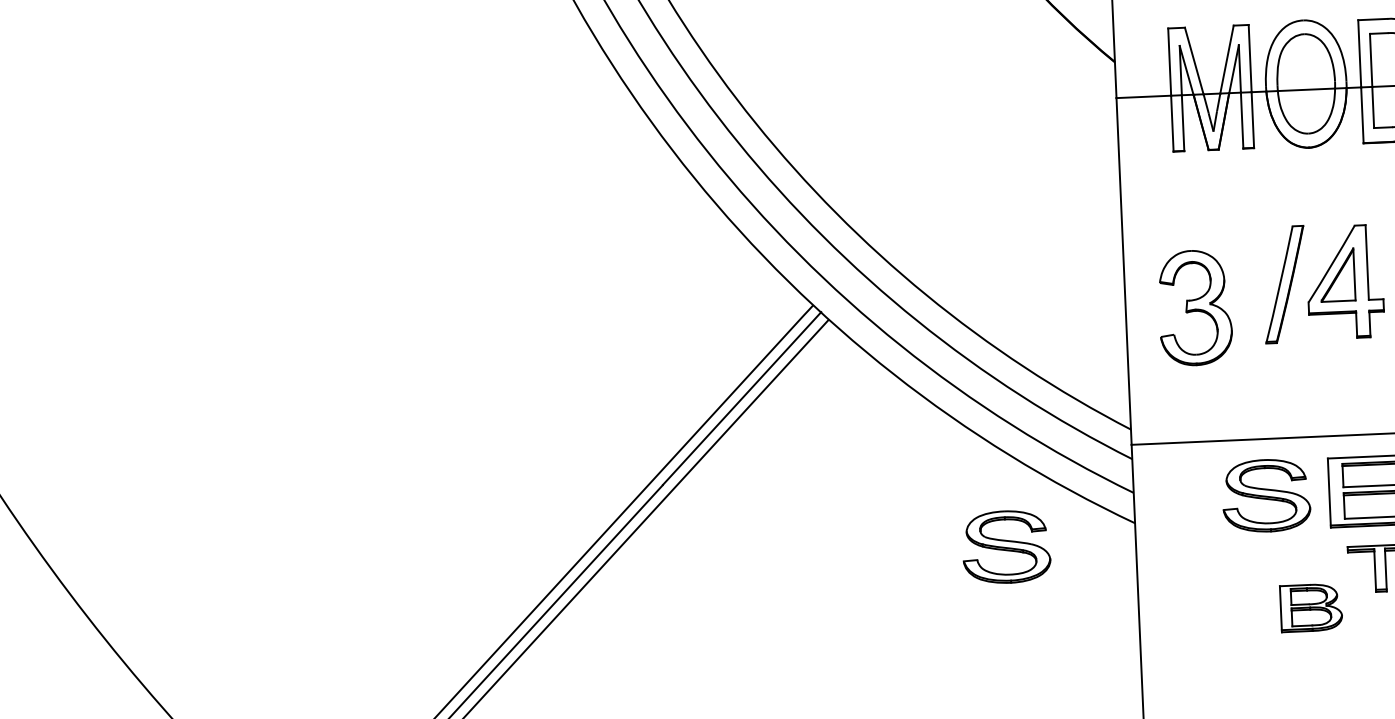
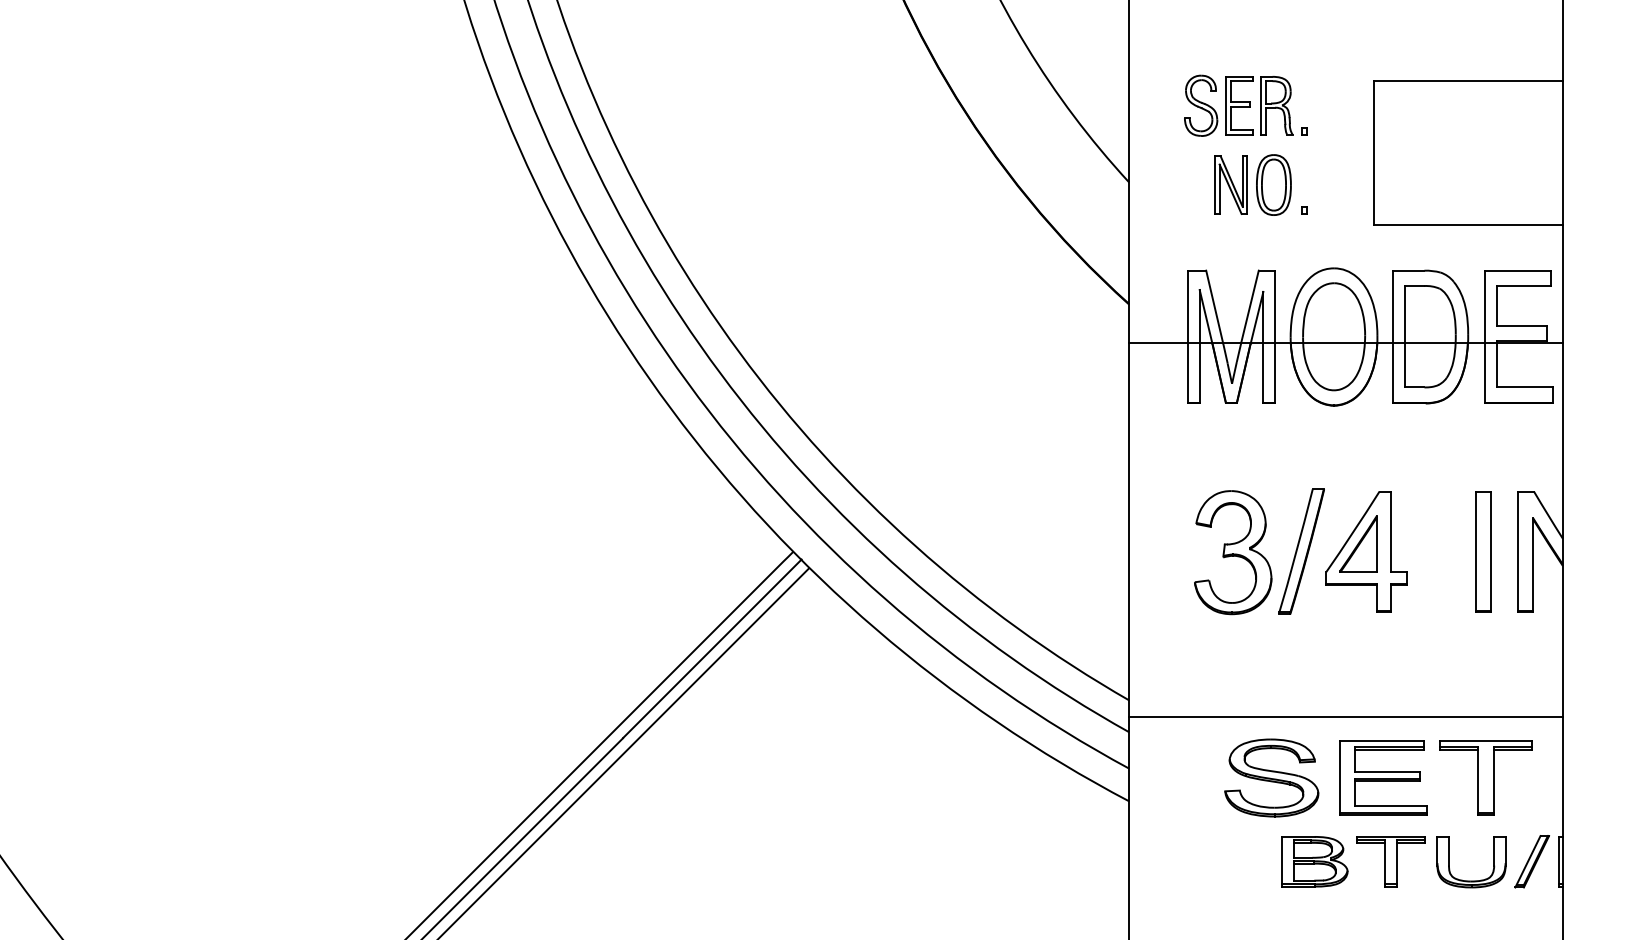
part: (1195, 307) -> (1233, 552), moved
part: (1006, 546) -> (989, 820), removed
part: (1310, 607) -> (1314, 861), moved

